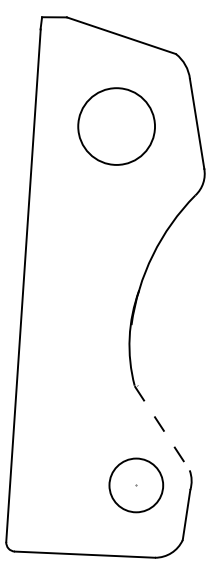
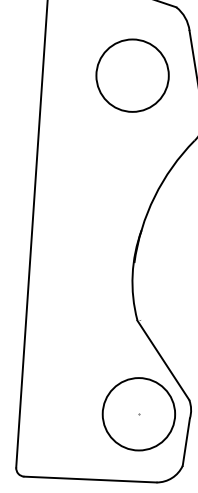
circle: (116, 126) -> (132, 75), moved
line: (162, 428) -> (163, 360), dashed -> solid
circle: (135, 485) -> (138, 414), size x1.43

